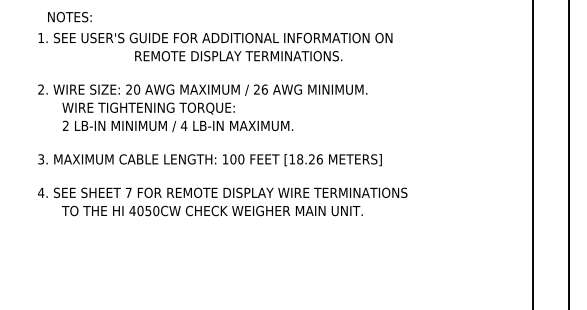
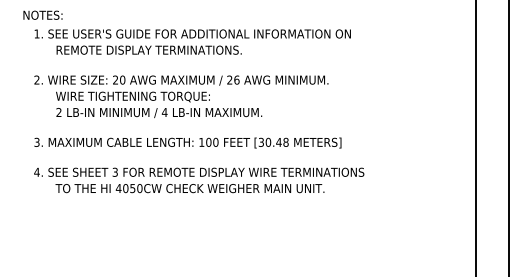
text: (69, 17) -> (42, 15), moved
text: (238, 56) -> (149, 50), moved
text: (305, 159) -> (273, 142), [18.26 -> [30.48
text: (128, 192) -> (115, 172), 7 -> 3

